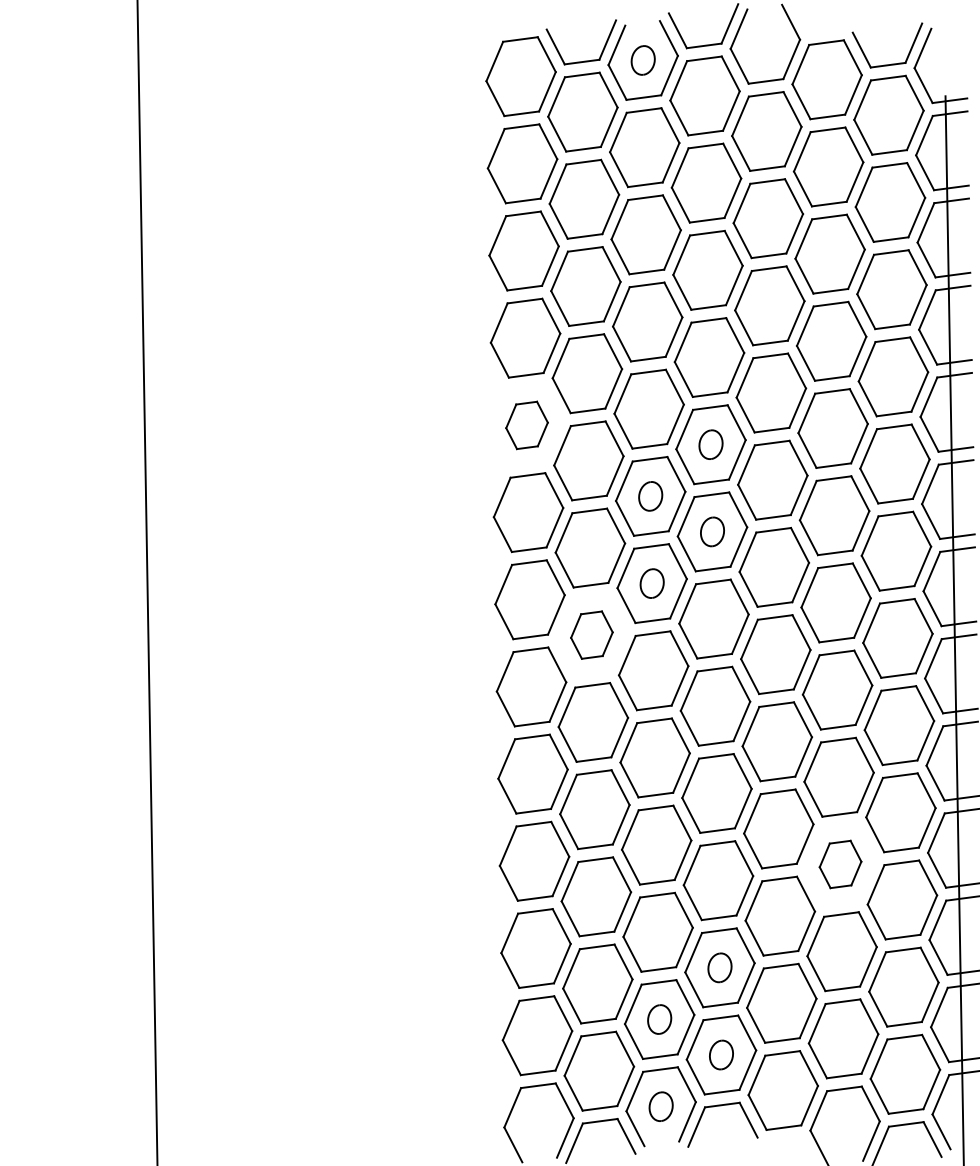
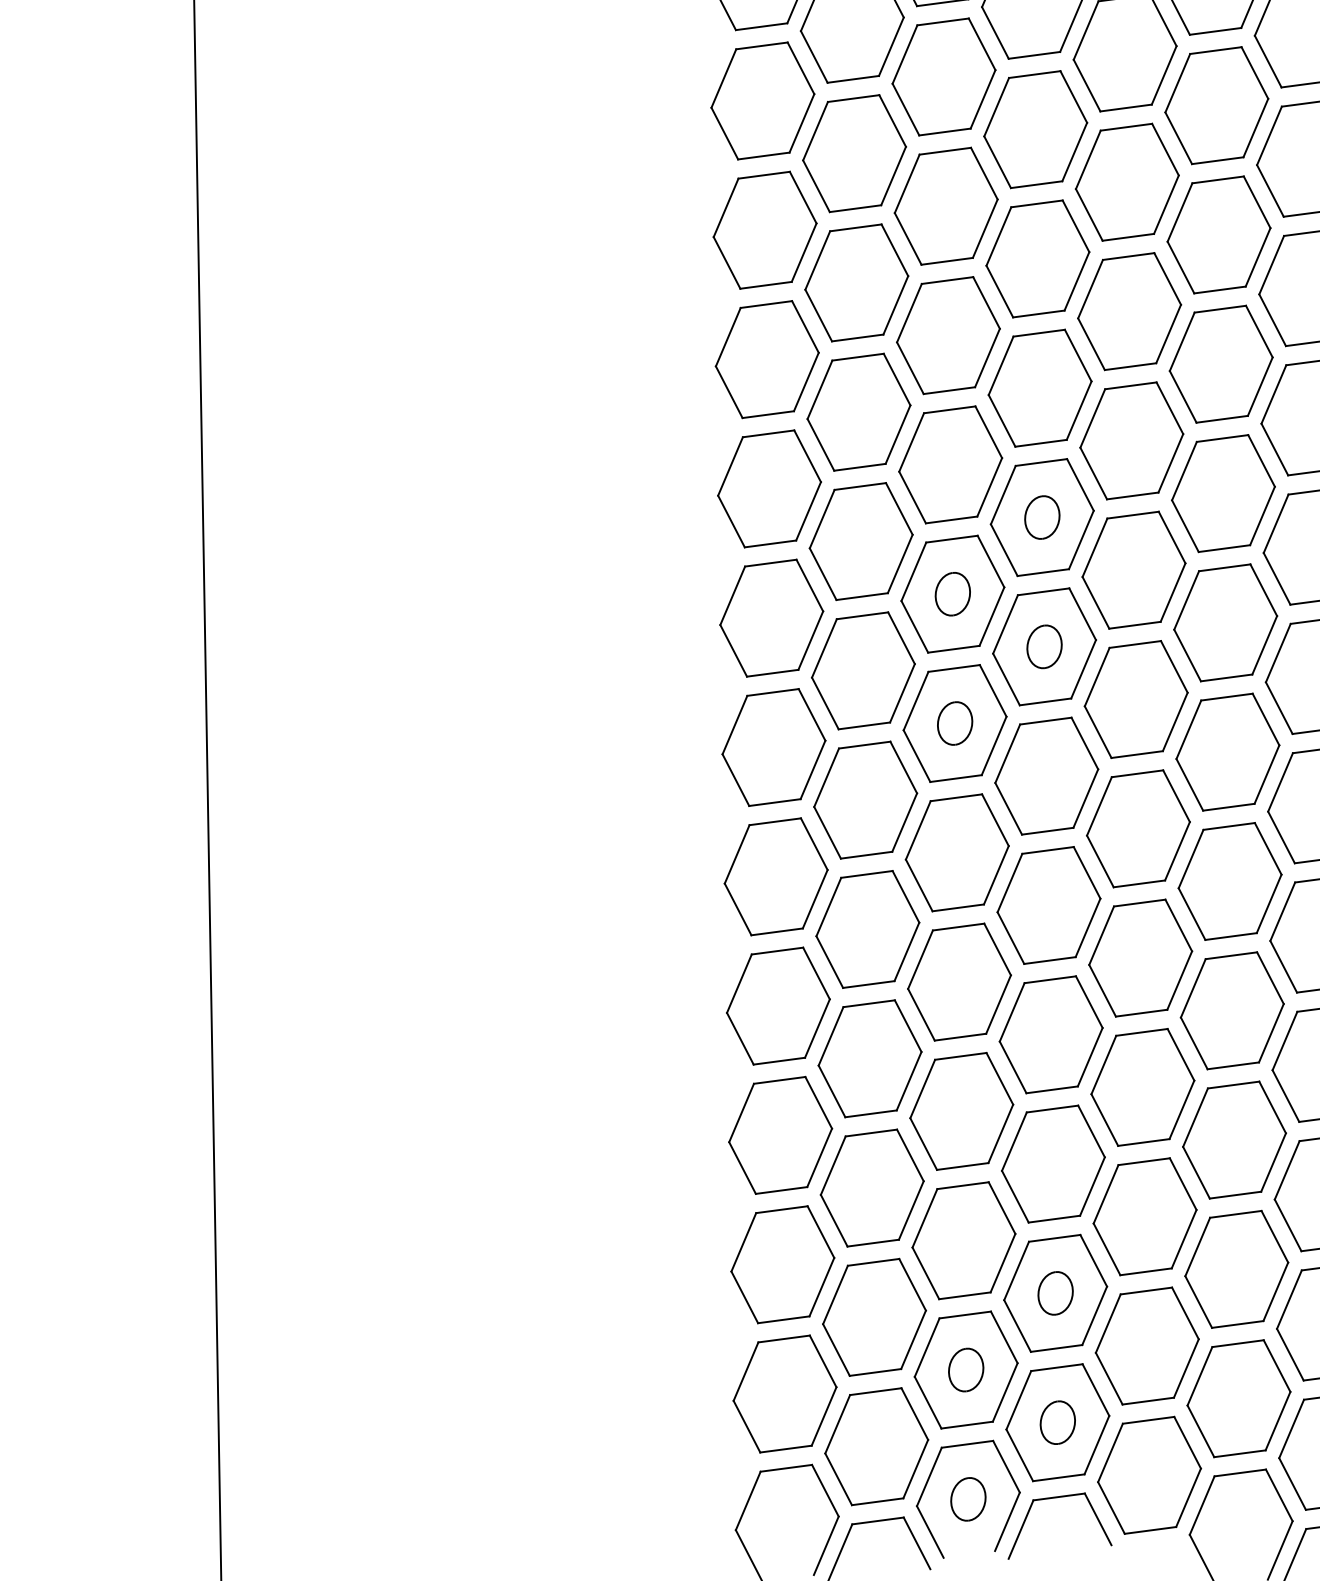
part: (526, 425) -> (768, 489), size x1.67
part: (591, 634) -> (865, 799), size x1.67
part: (840, 864) -> (1234, 1140), size x1.67

